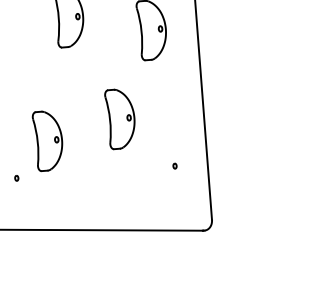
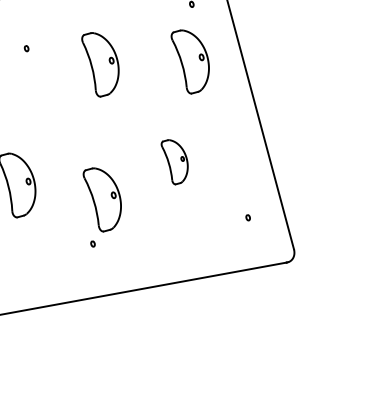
part: (117, 119) -> (174, 161), size x0.7
part: (174, 165) -> (247, 217), moved
part: (16, 177) -> (92, 243), moved

